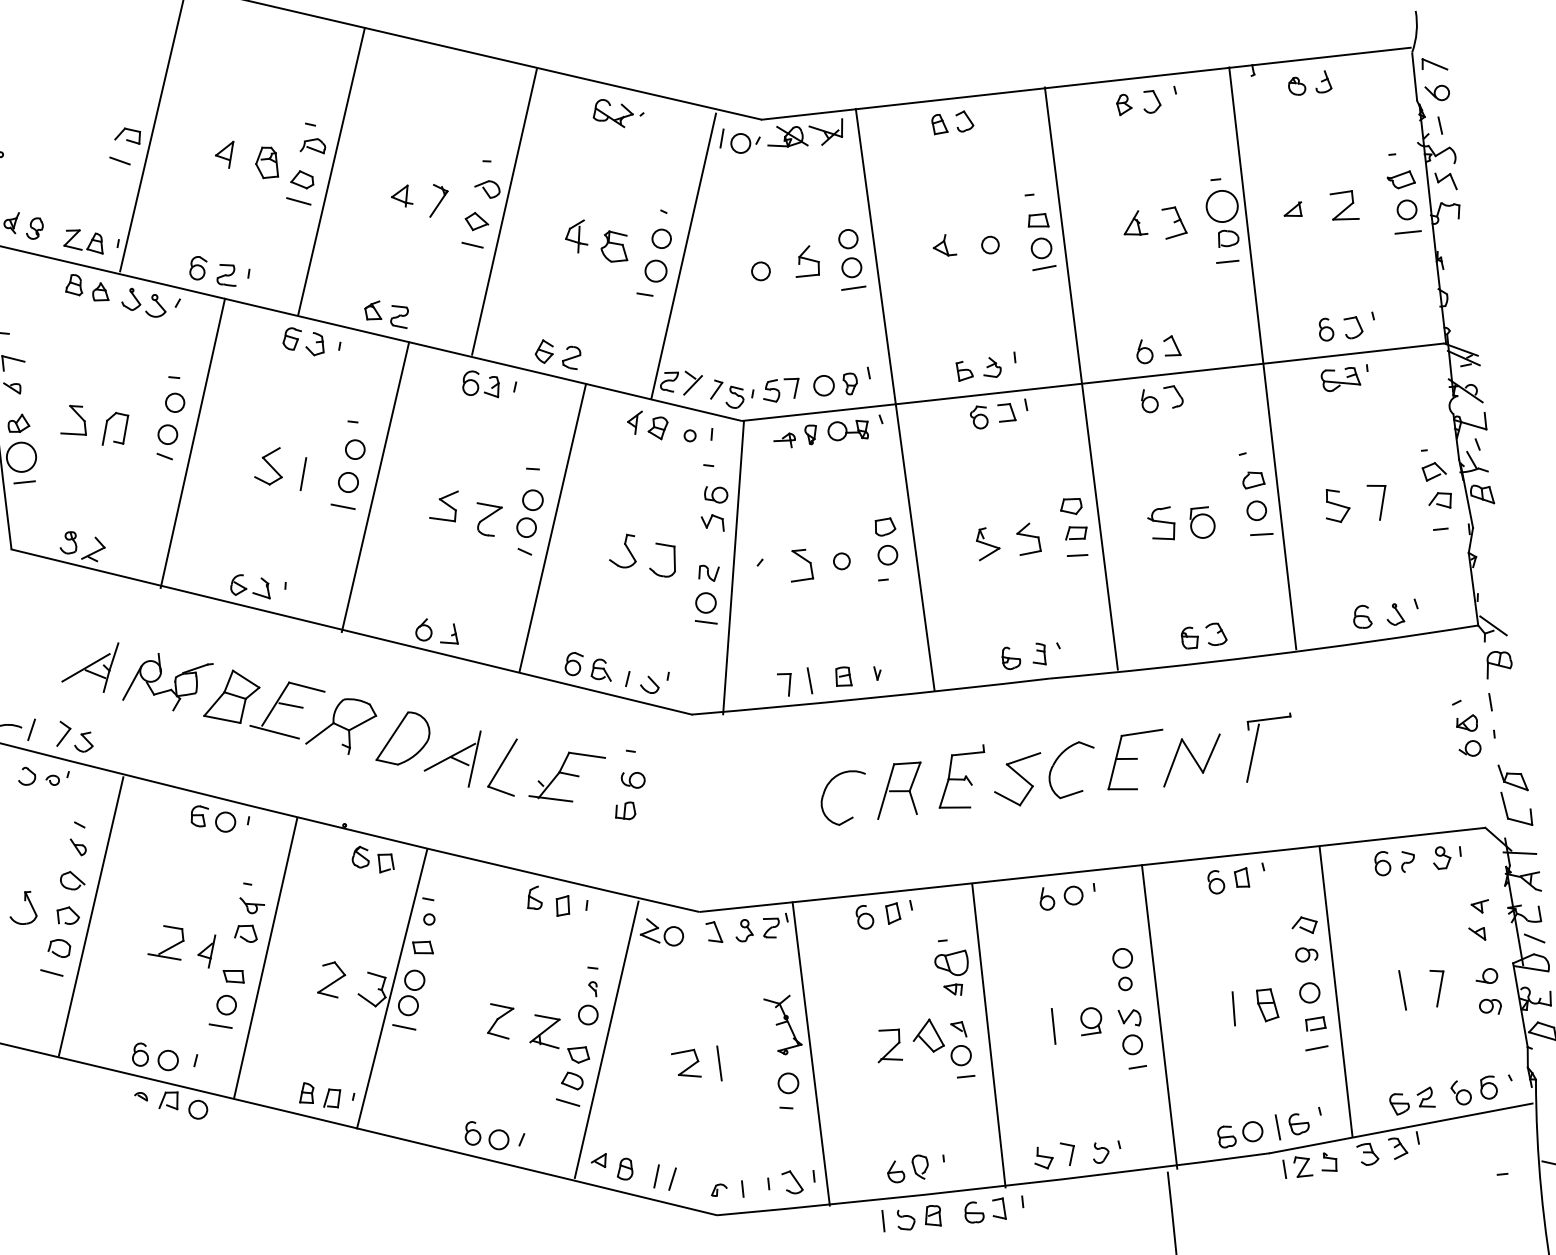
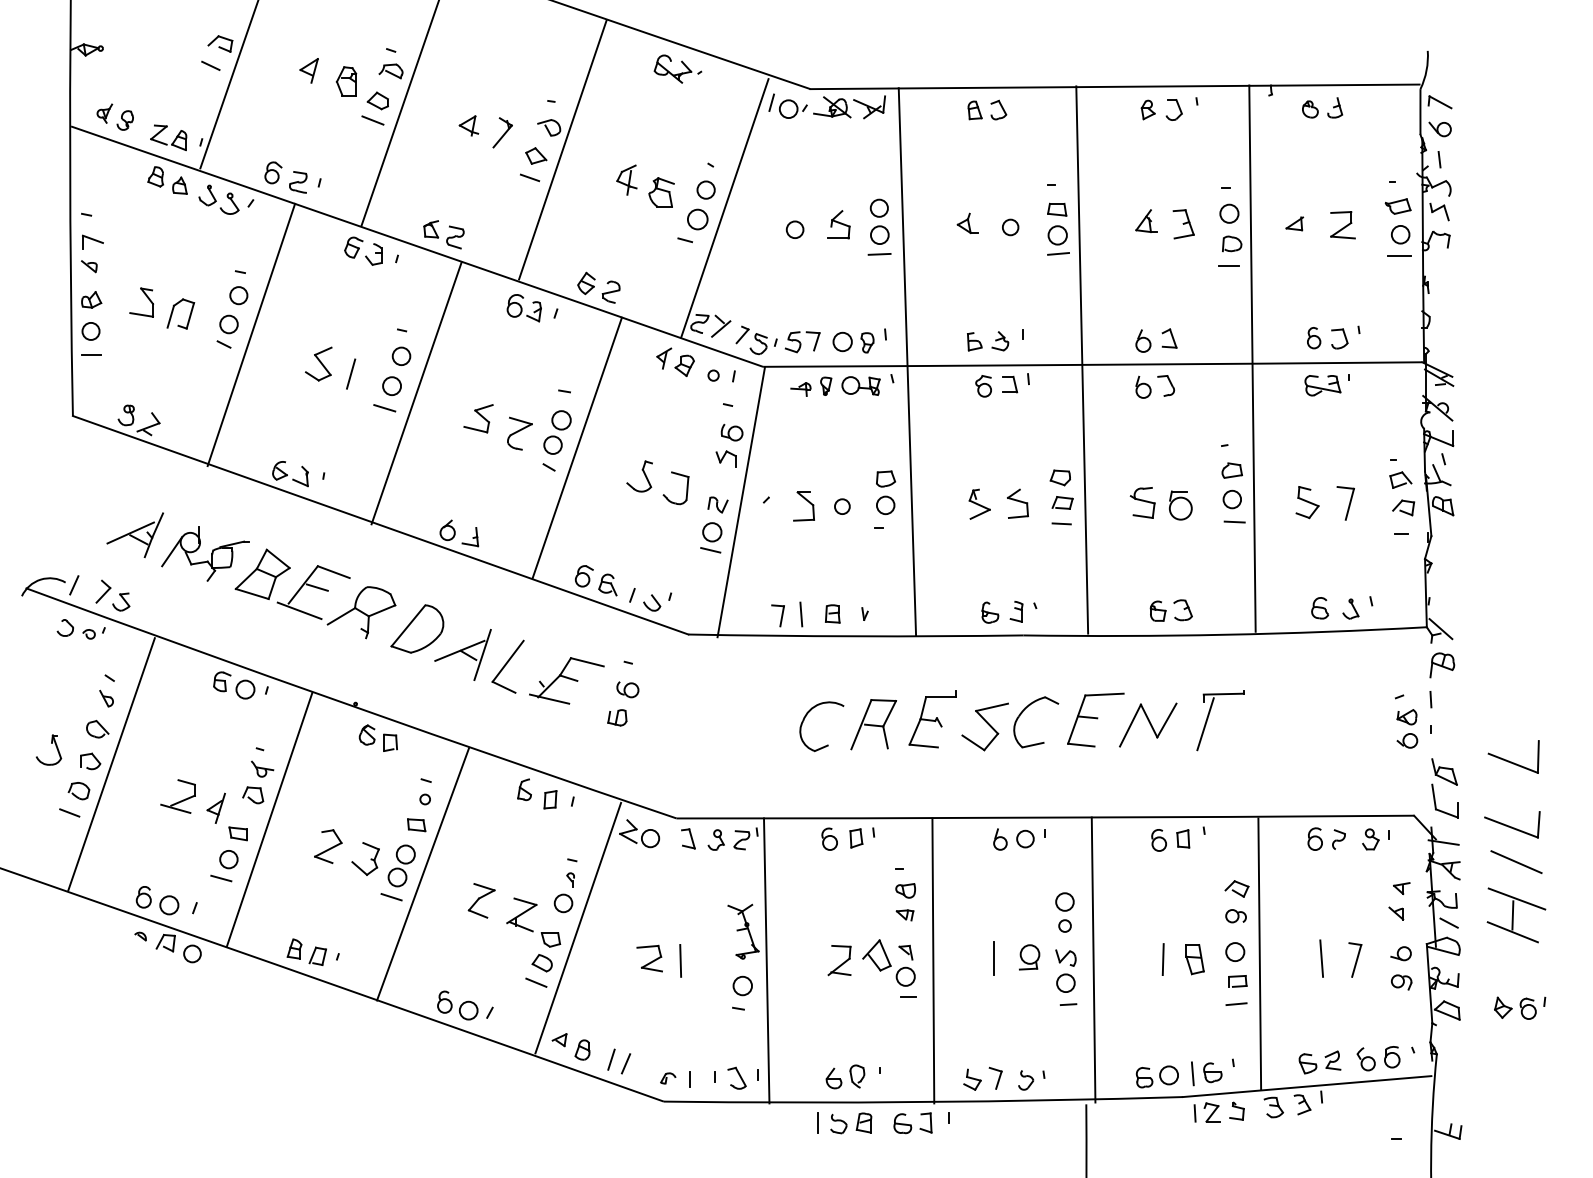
circle: (1222, 206) -> (1229, 213), size x0.62
circle: (20, 456) -> (90, 330), size x0.62
part: (951, 963) -> (905, 890), size x0.62
line: (391, 989) -> (422, 874), moved

